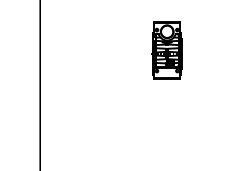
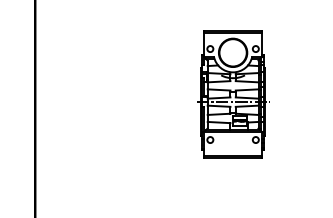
part: (166, 50) -> (231, 94), size x1.43

